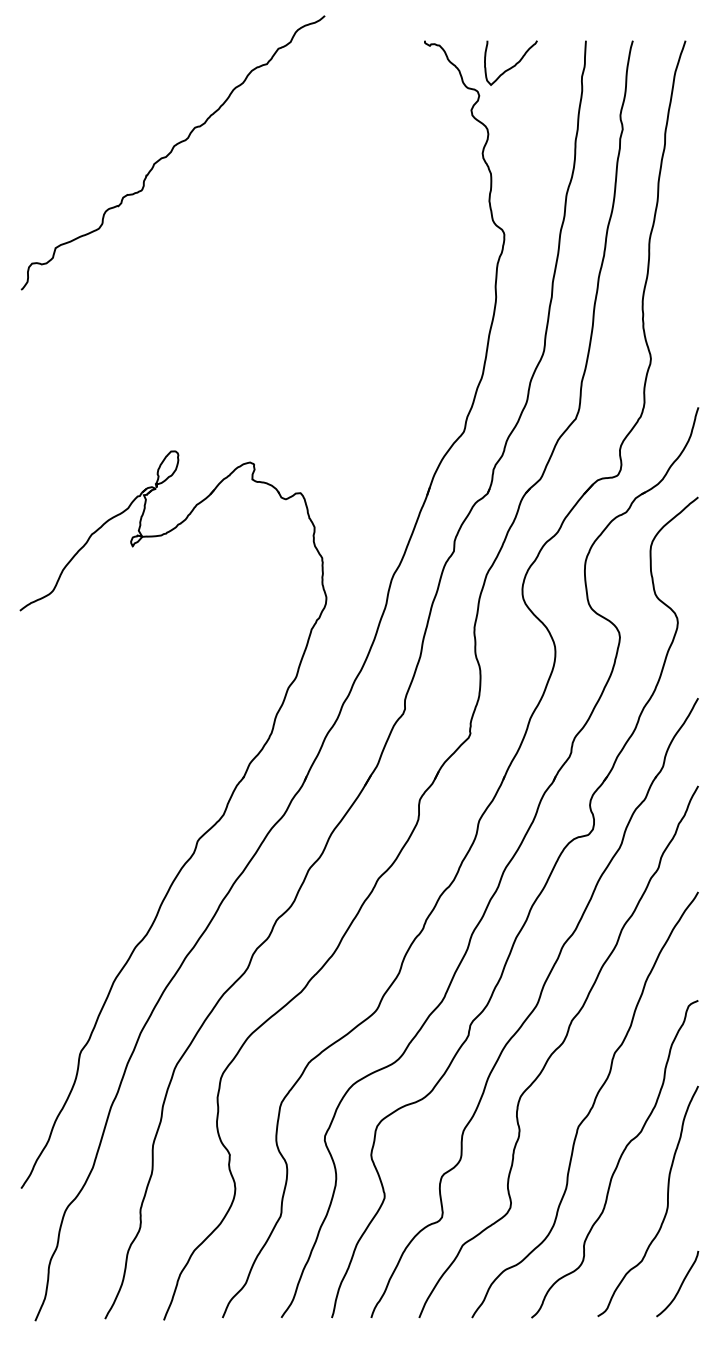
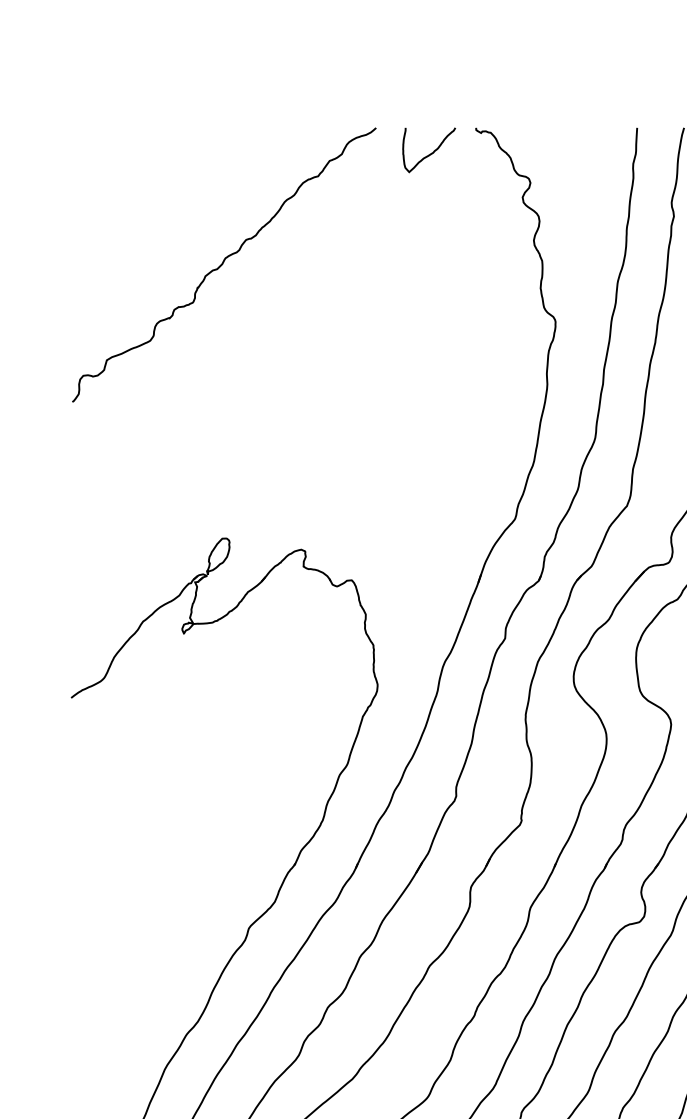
curve: (511, 66) -> (429, 153), moved
curve: (172, 151) -> (223, 263), moved

